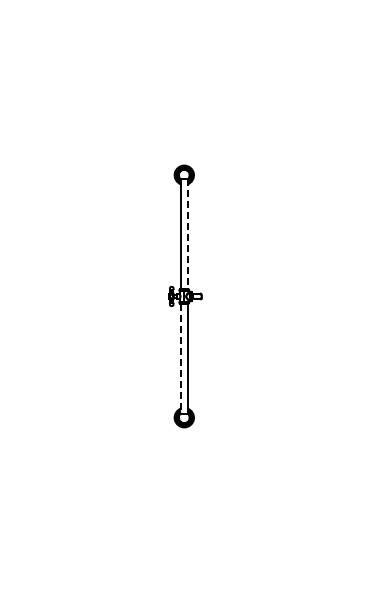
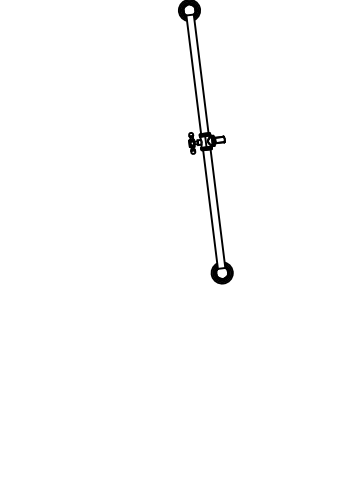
line: (187, 234) -> (200, 74), dashed -> solid
line: (180, 358) -> (210, 209), dashed -> solid

